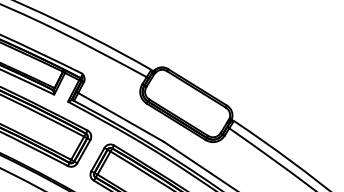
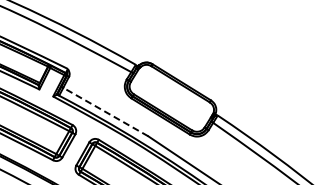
line: (120, 117) -> (105, 112), solid -> dashed

